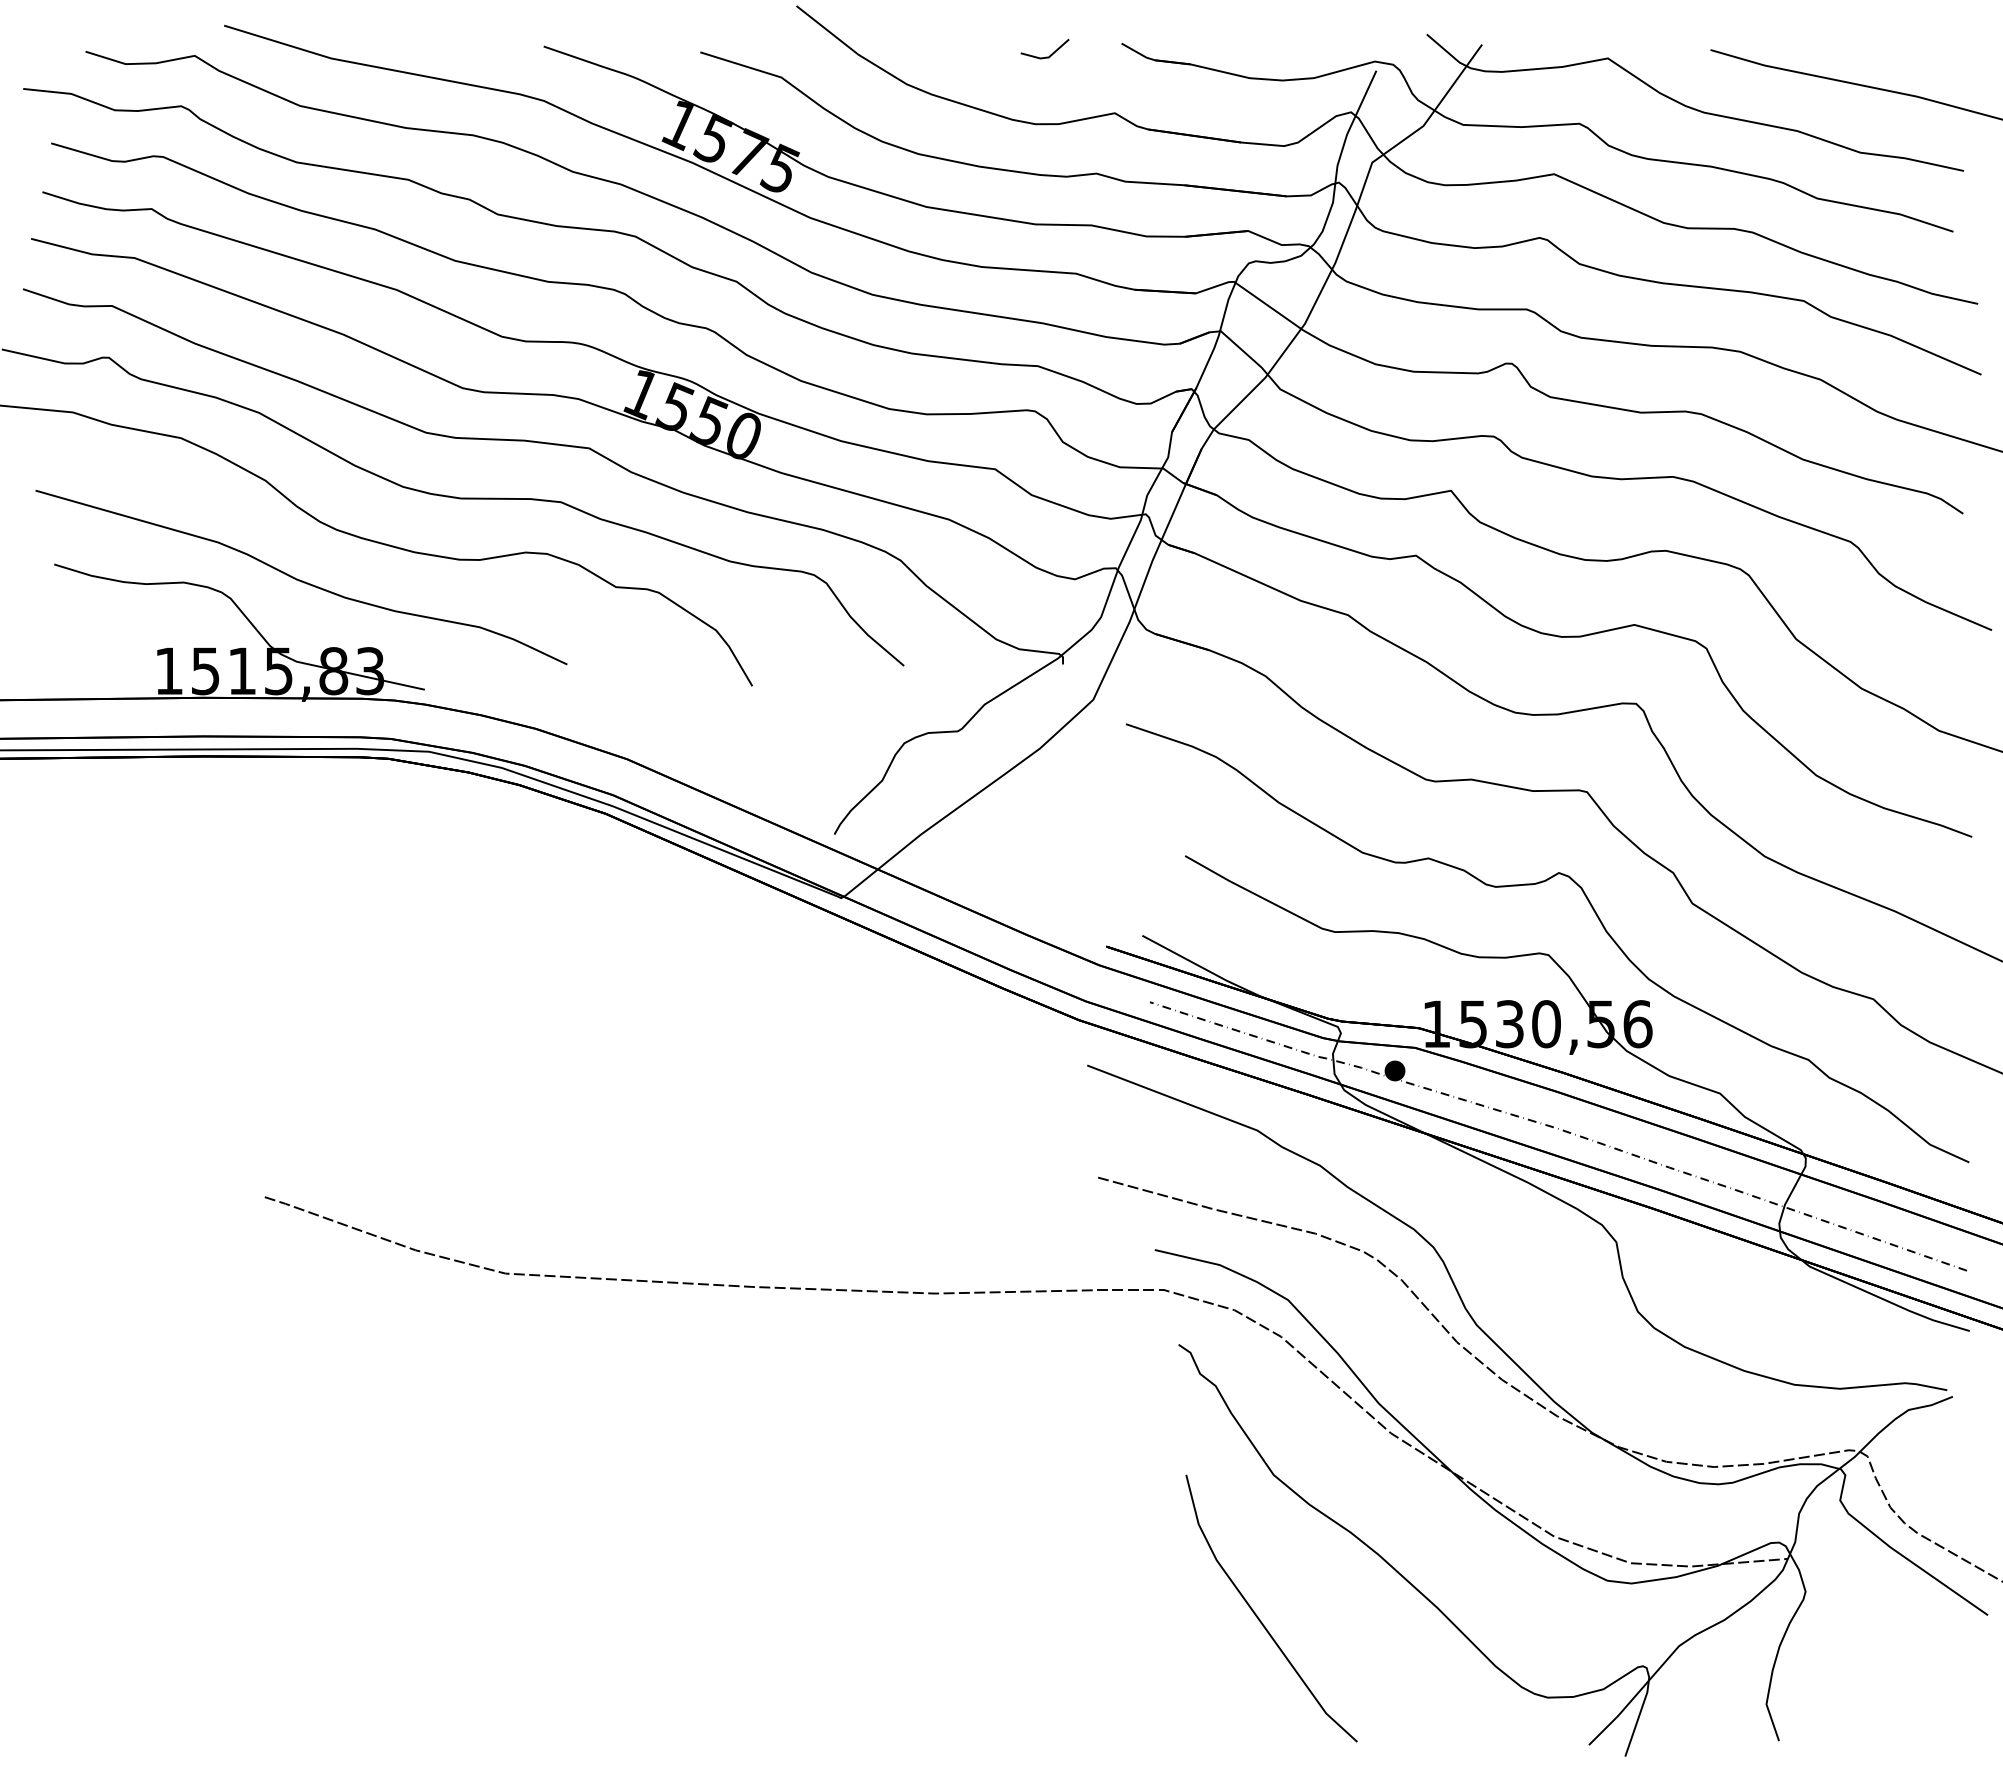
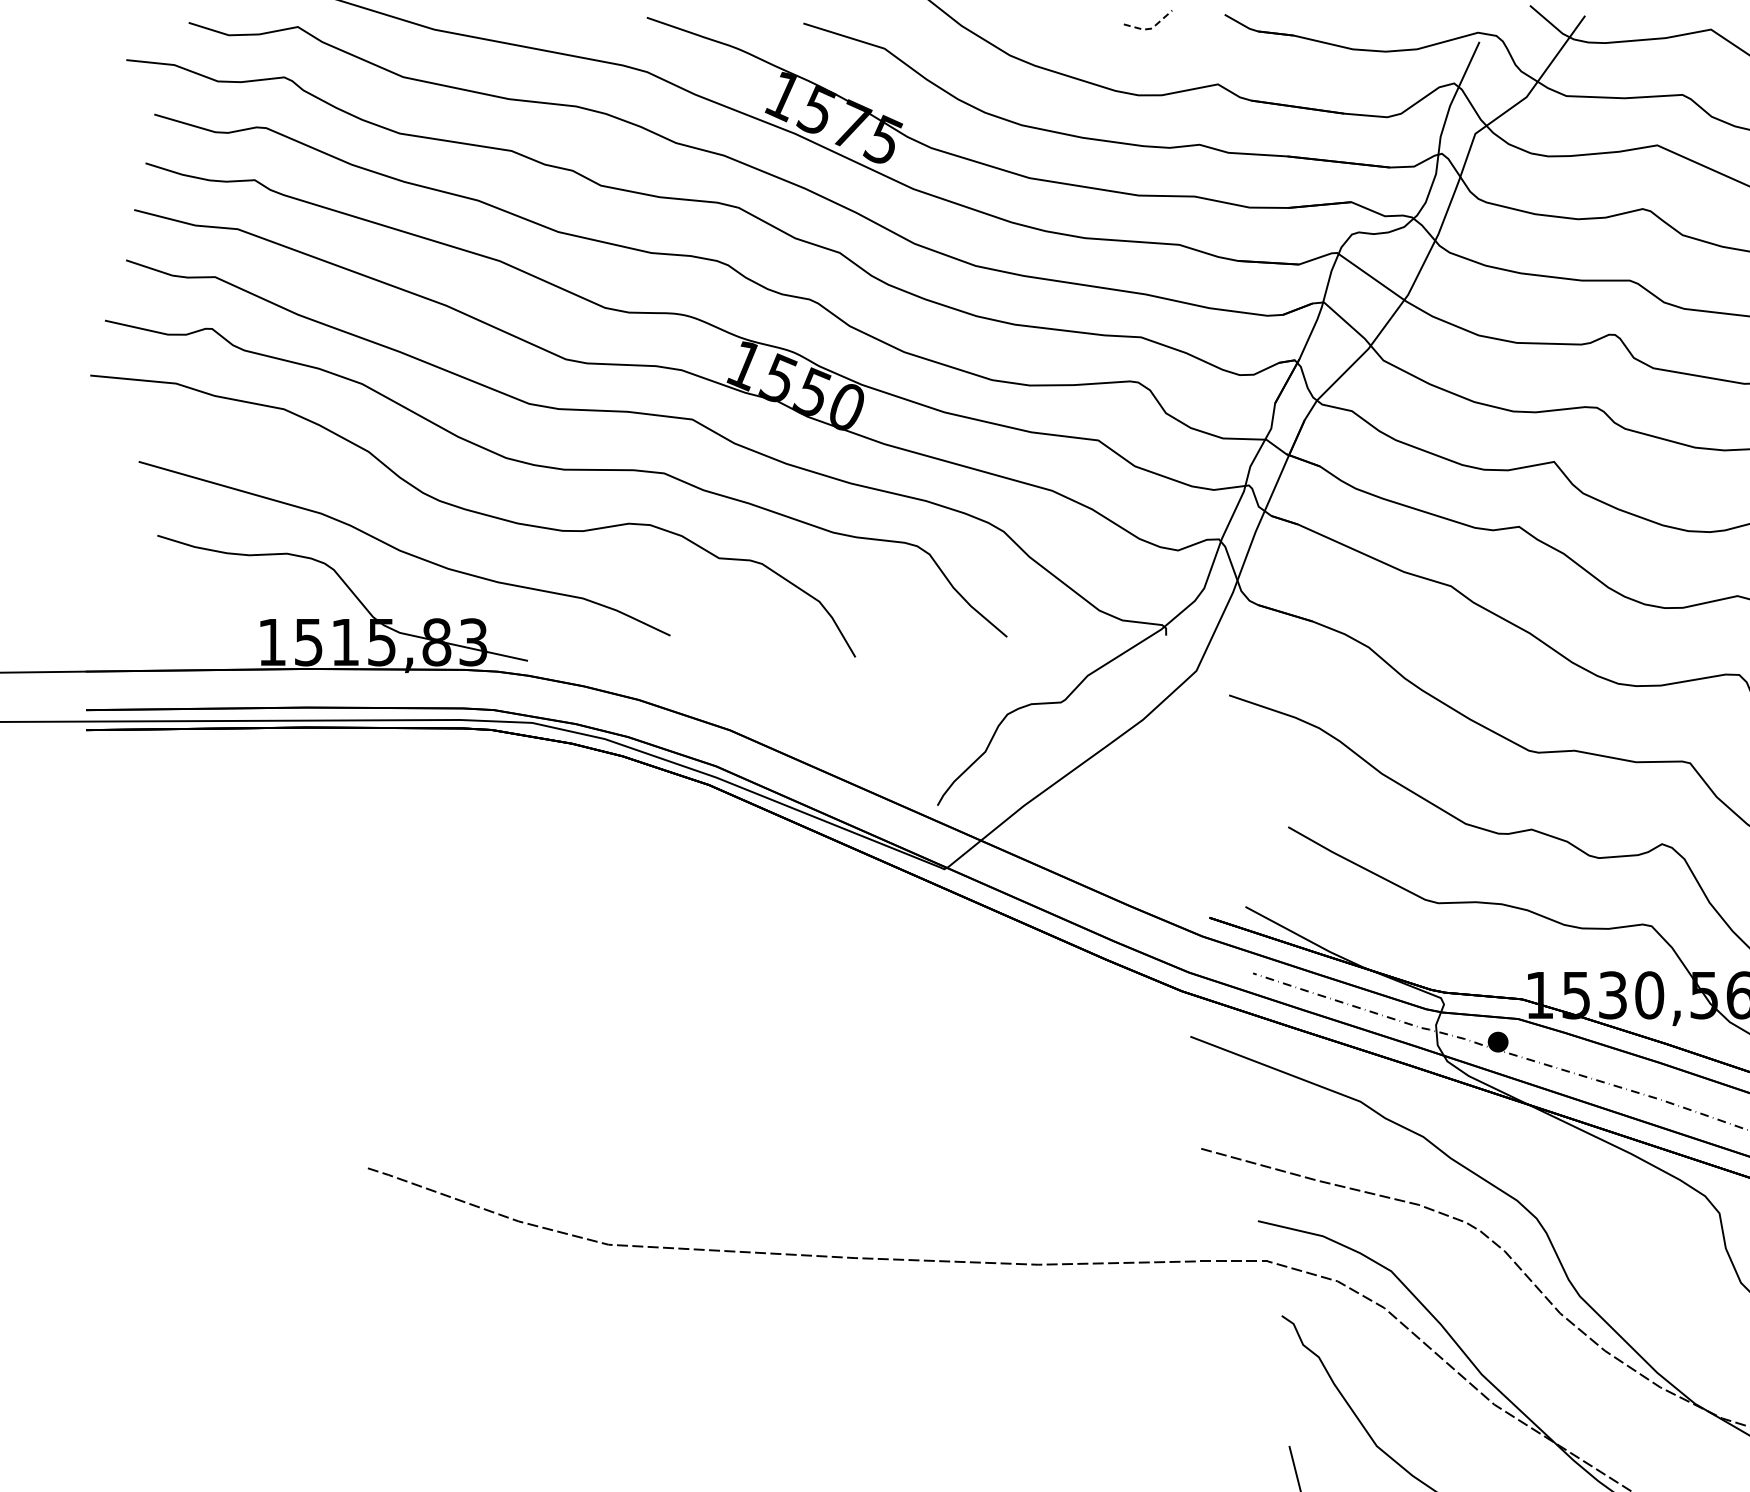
line: (1047, 57) -> (1150, 28), solid -> dashed

